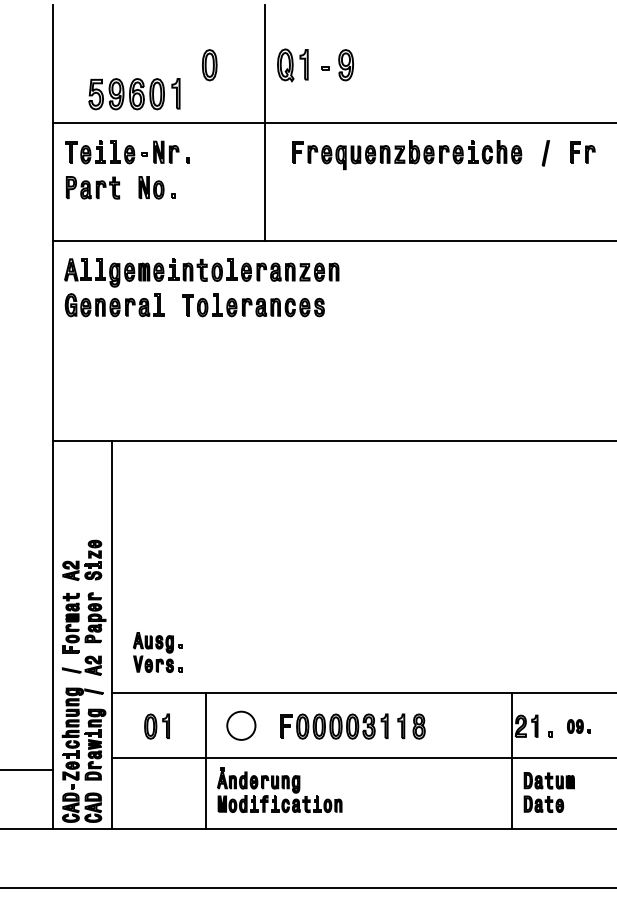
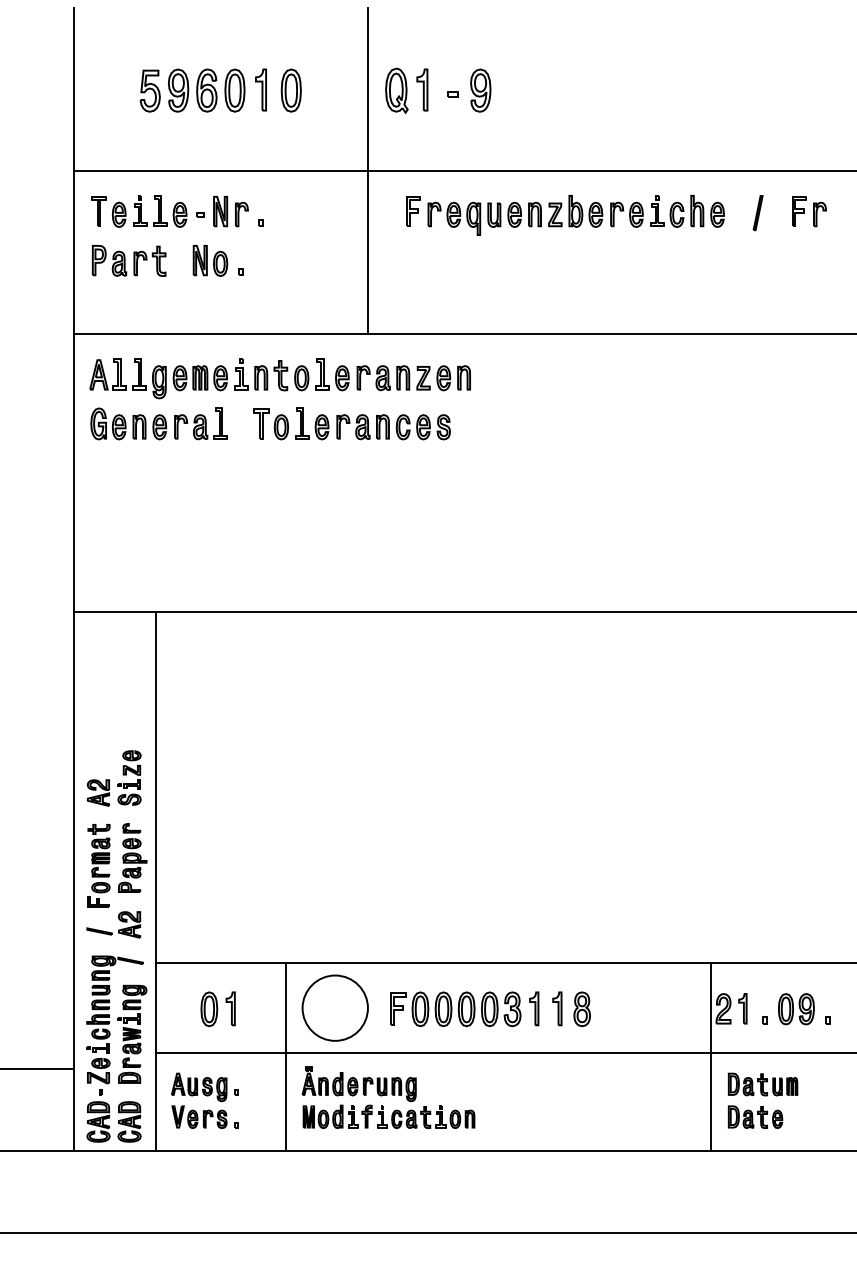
part: (134, 94) -> (203, 91), moved
part: (157, 652) -> (204, 1100), moved
circle: (240, 725) -> (334, 1007), size x1.67
part: (578, 726) -> (803, 1009), size x1.67

